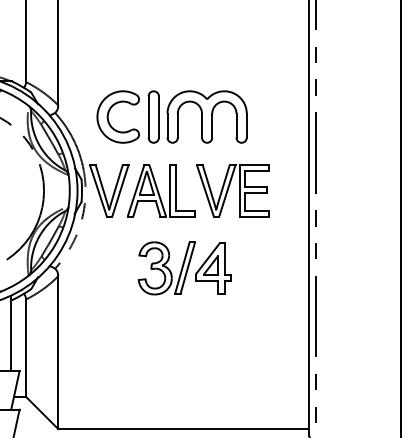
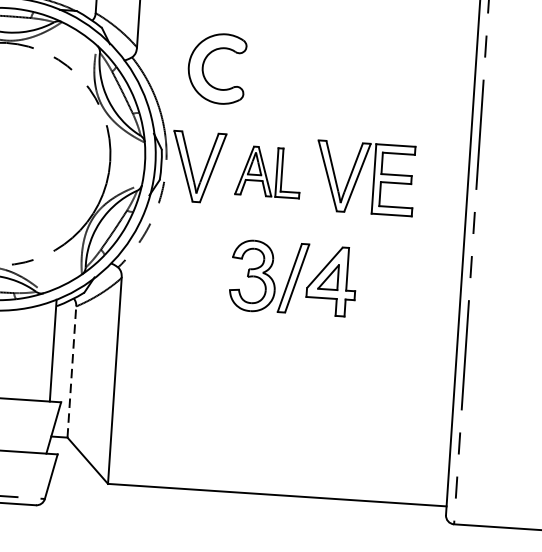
part: (197, 116) -> (323, 74), removed
part: (161, 190) -> (268, 171), size x0.7
line: (26, 348) -> (72, 372), solid -> dashed

